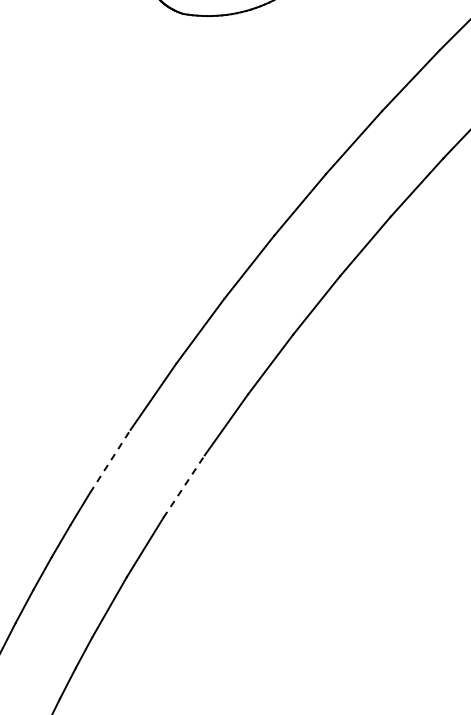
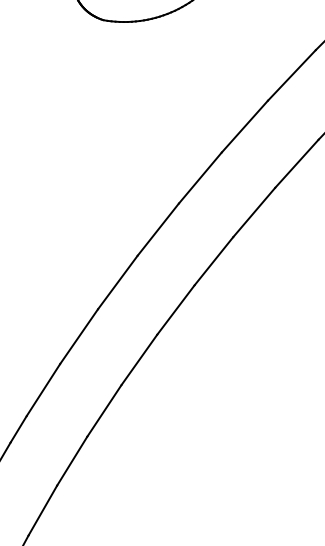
line: (110, 460) -> (43, 389), dashed -> solid
line: (184, 486) -> (104, 410), dashed -> solid

